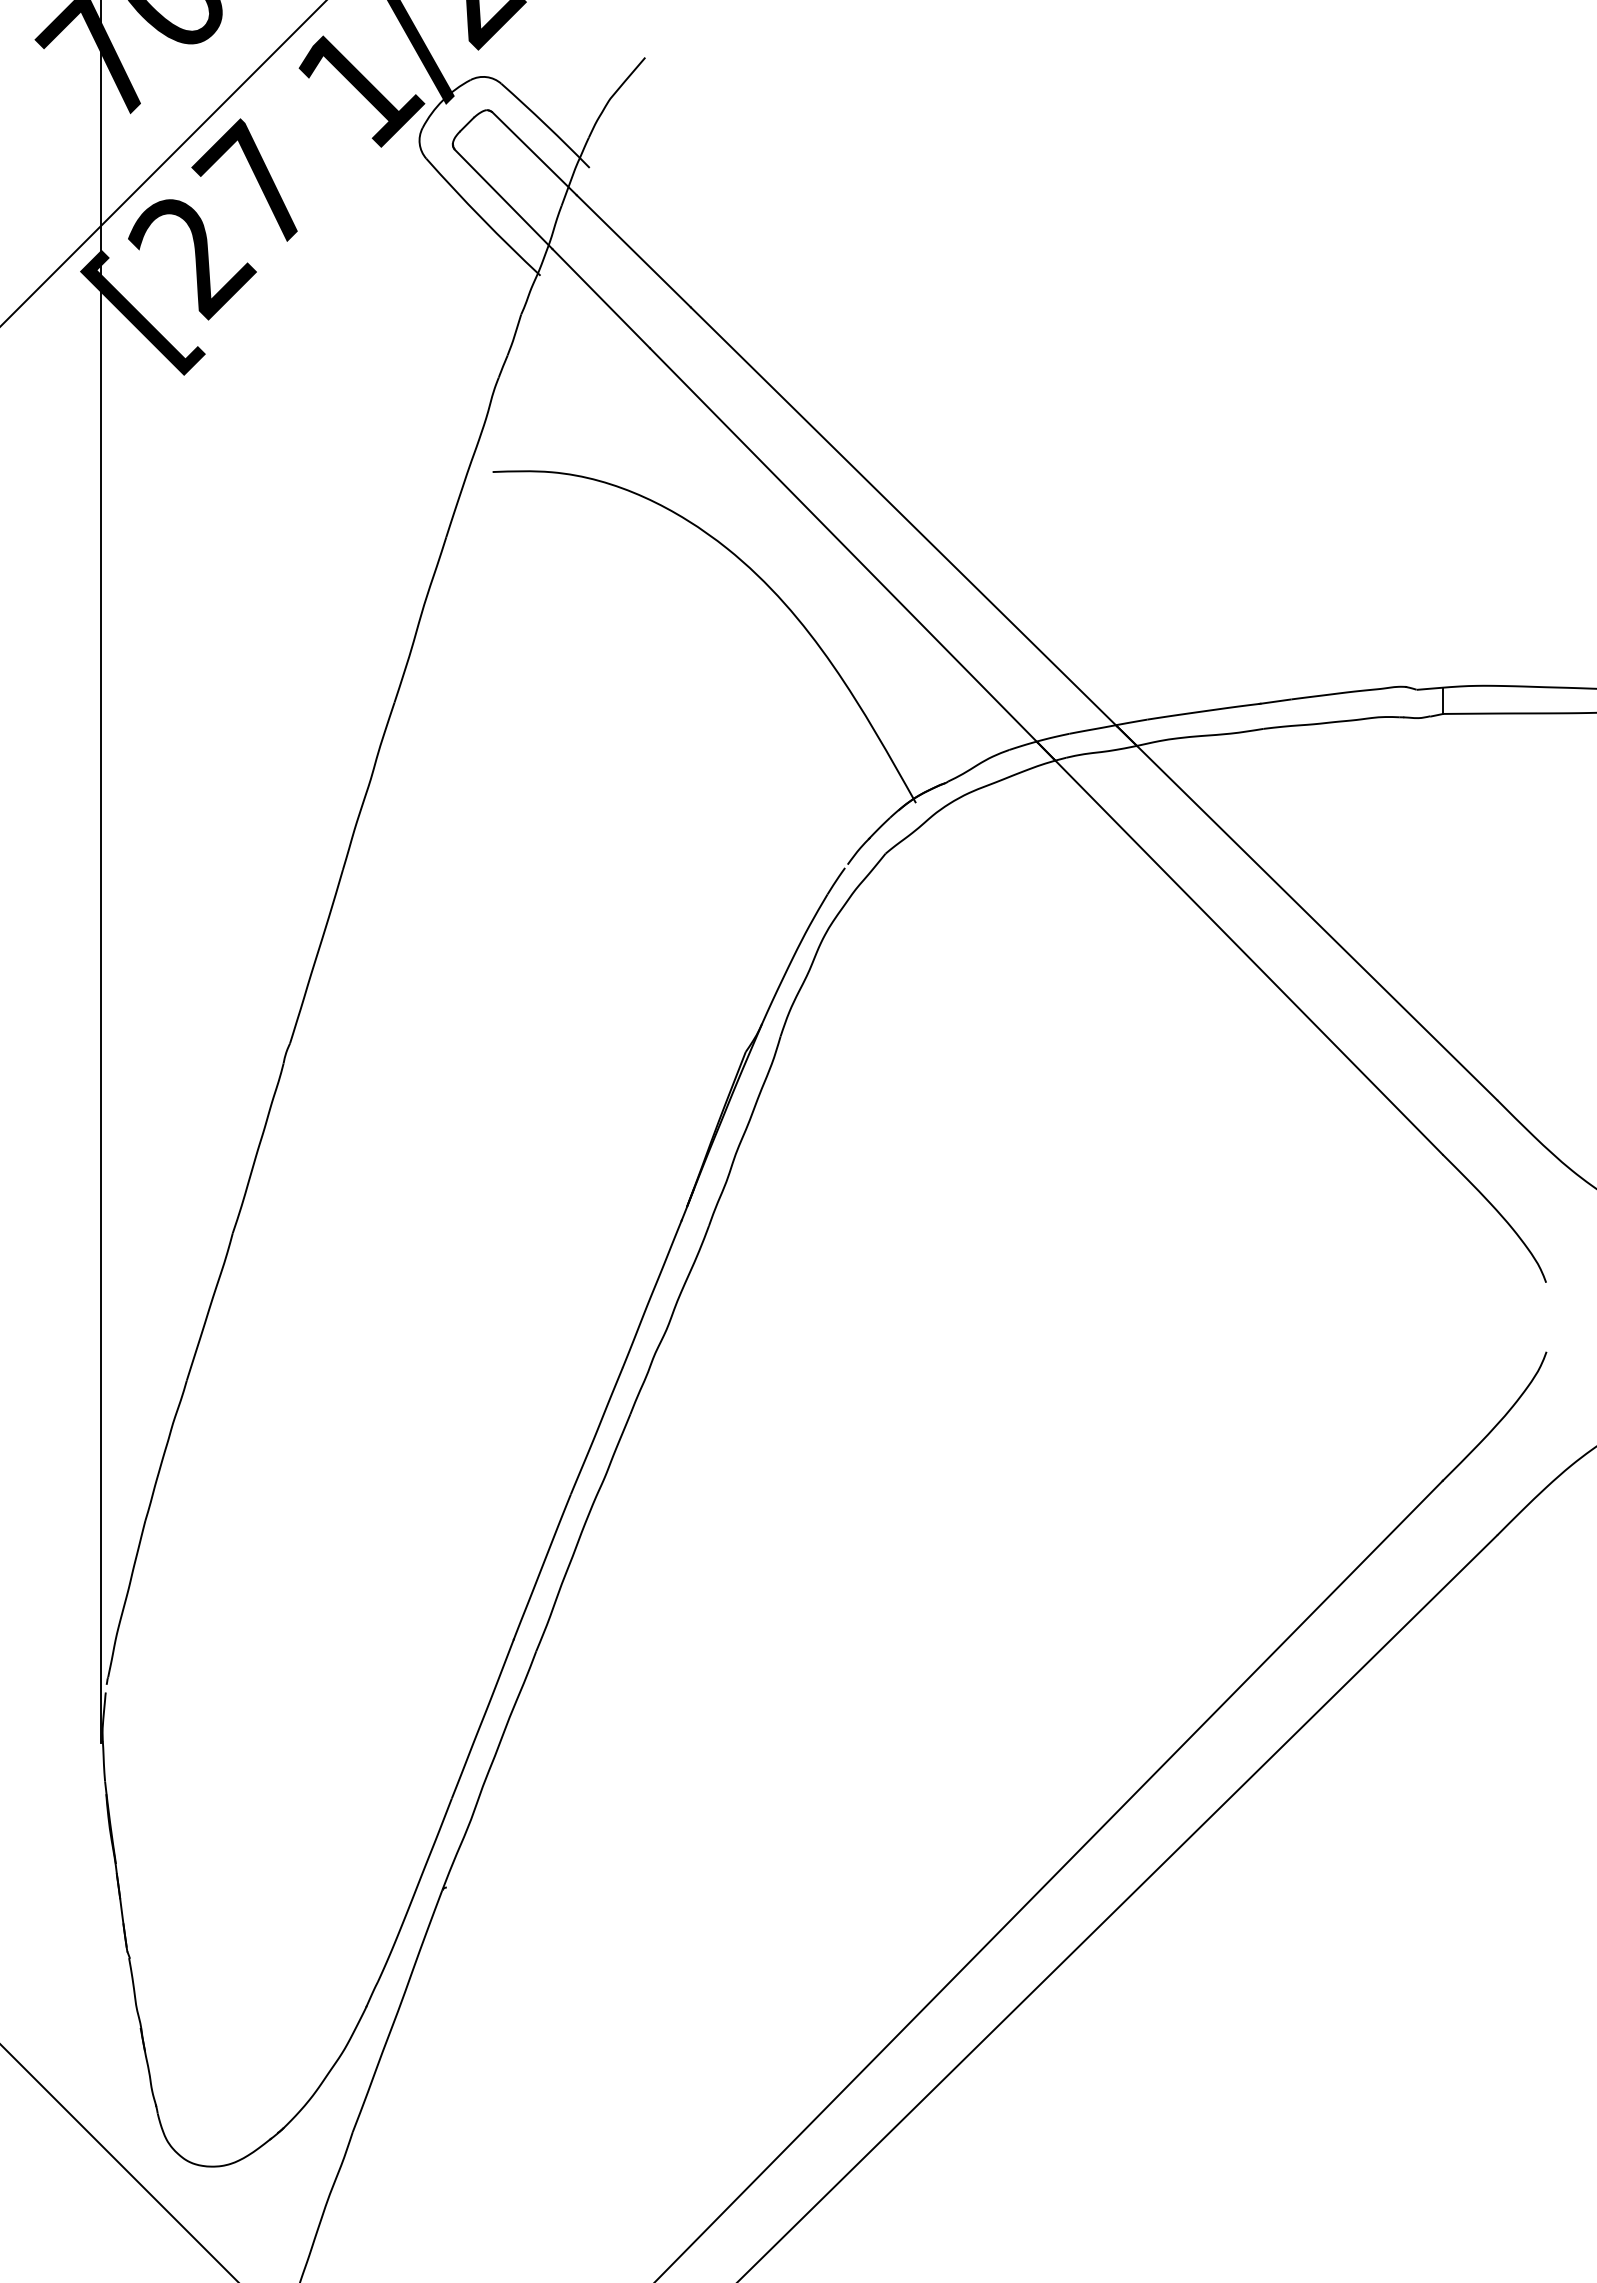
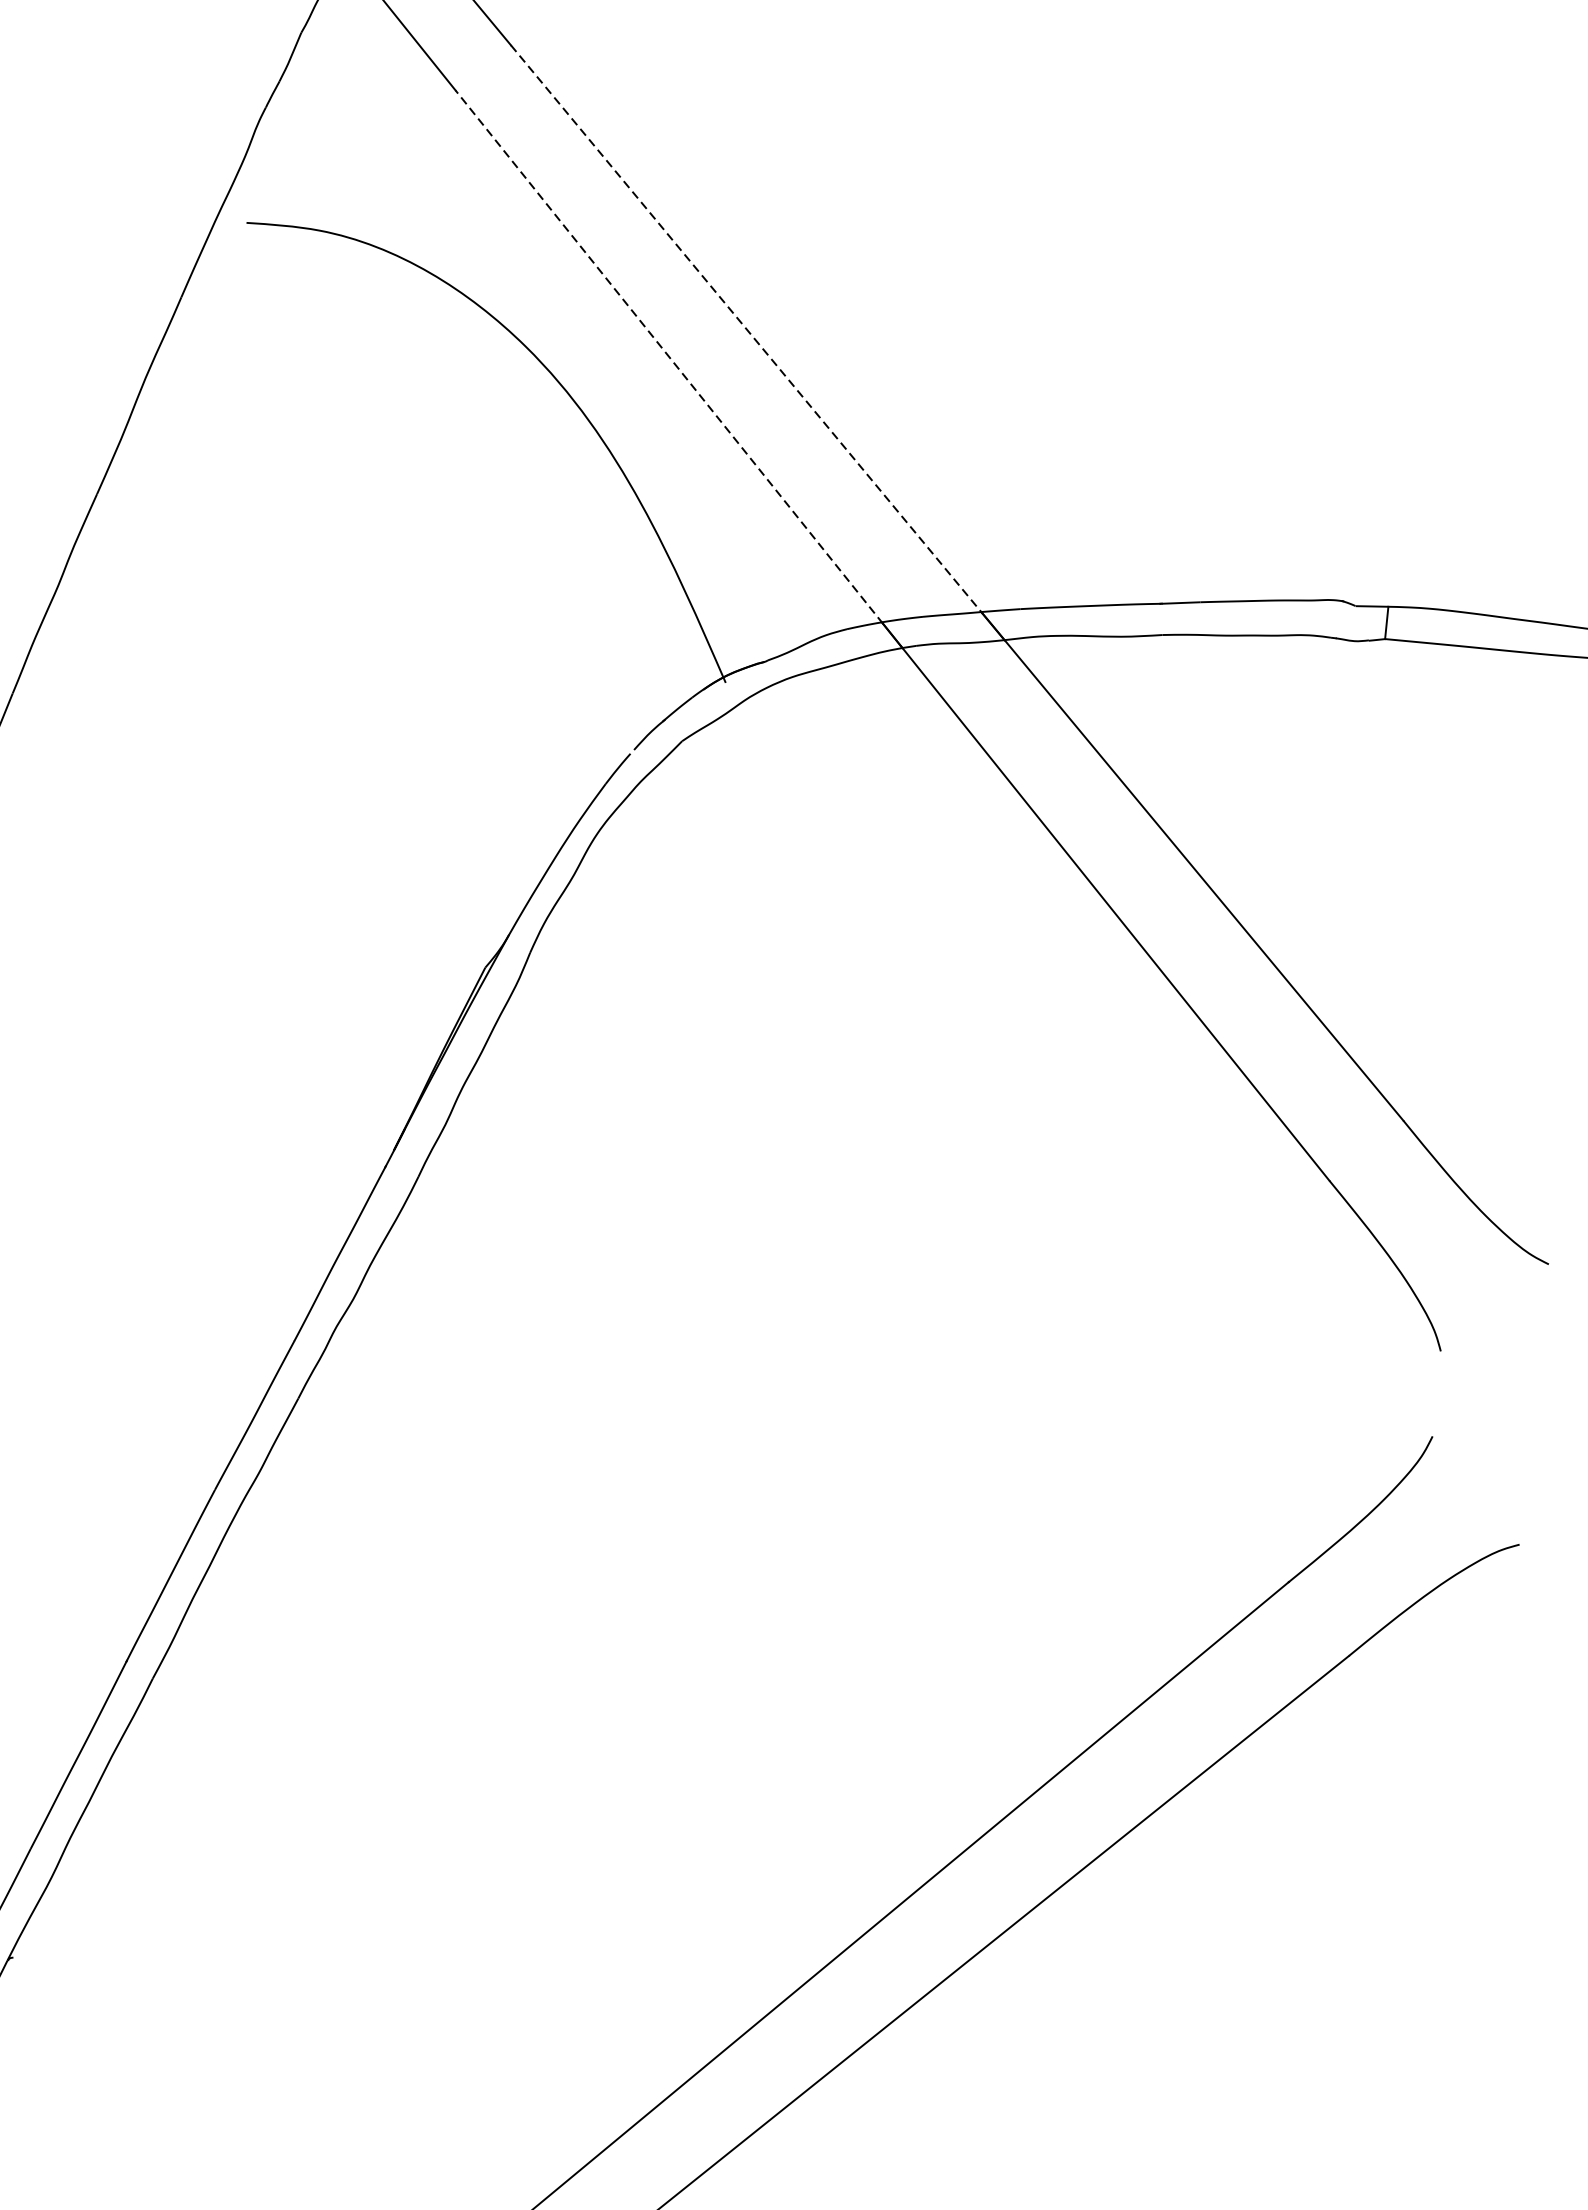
line: (904, 516) -> (747, 329), solid -> dashed
line: (843, 545) -> (668, 357), solid -> dashed

